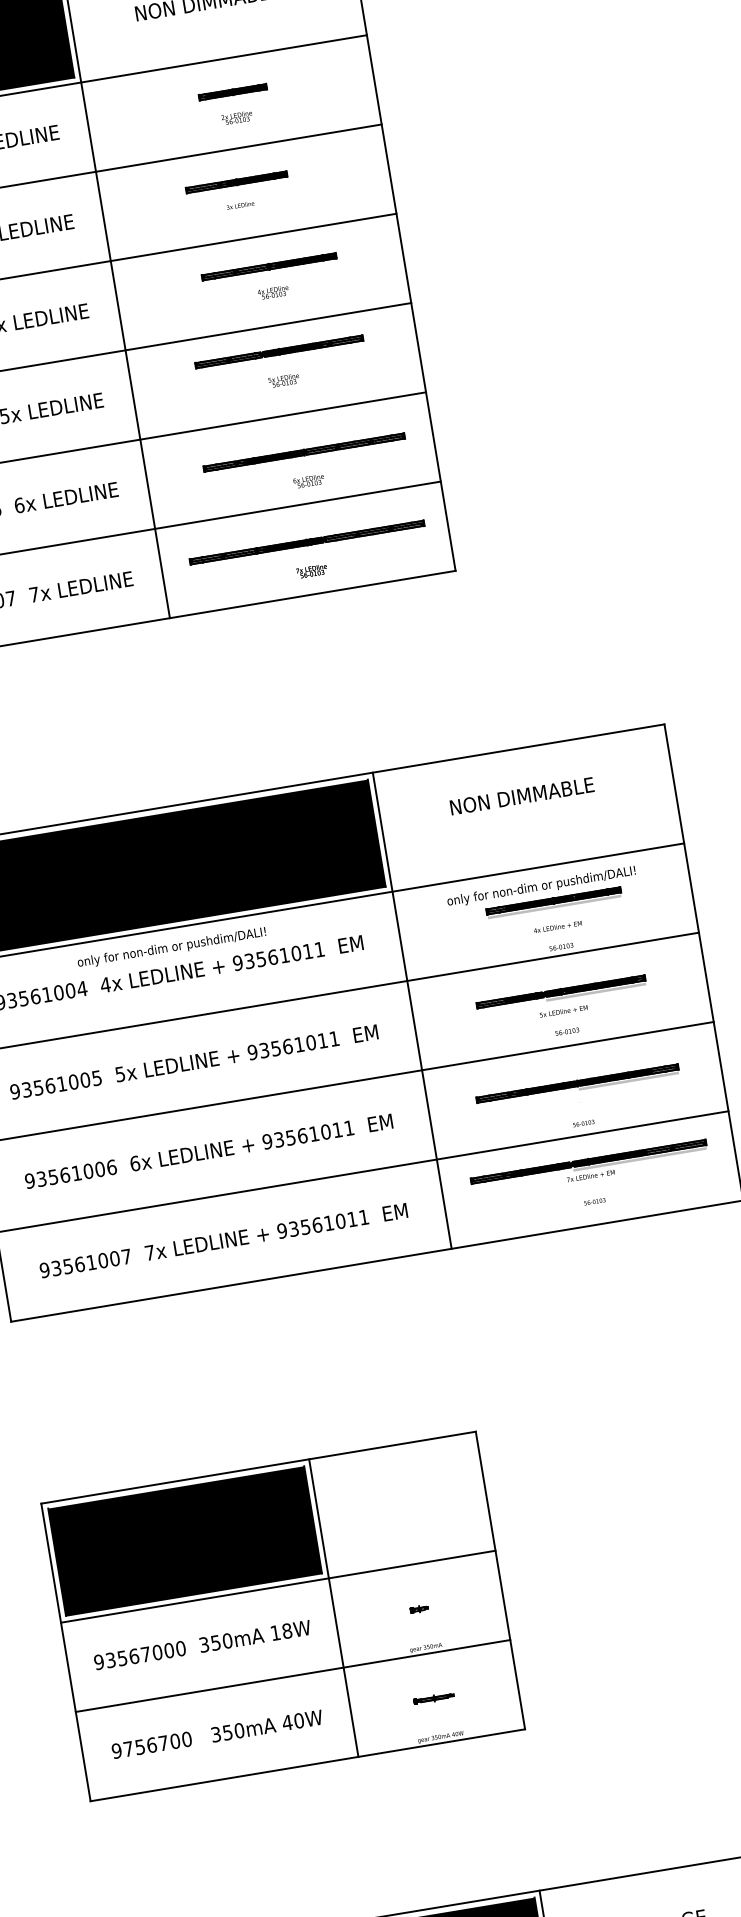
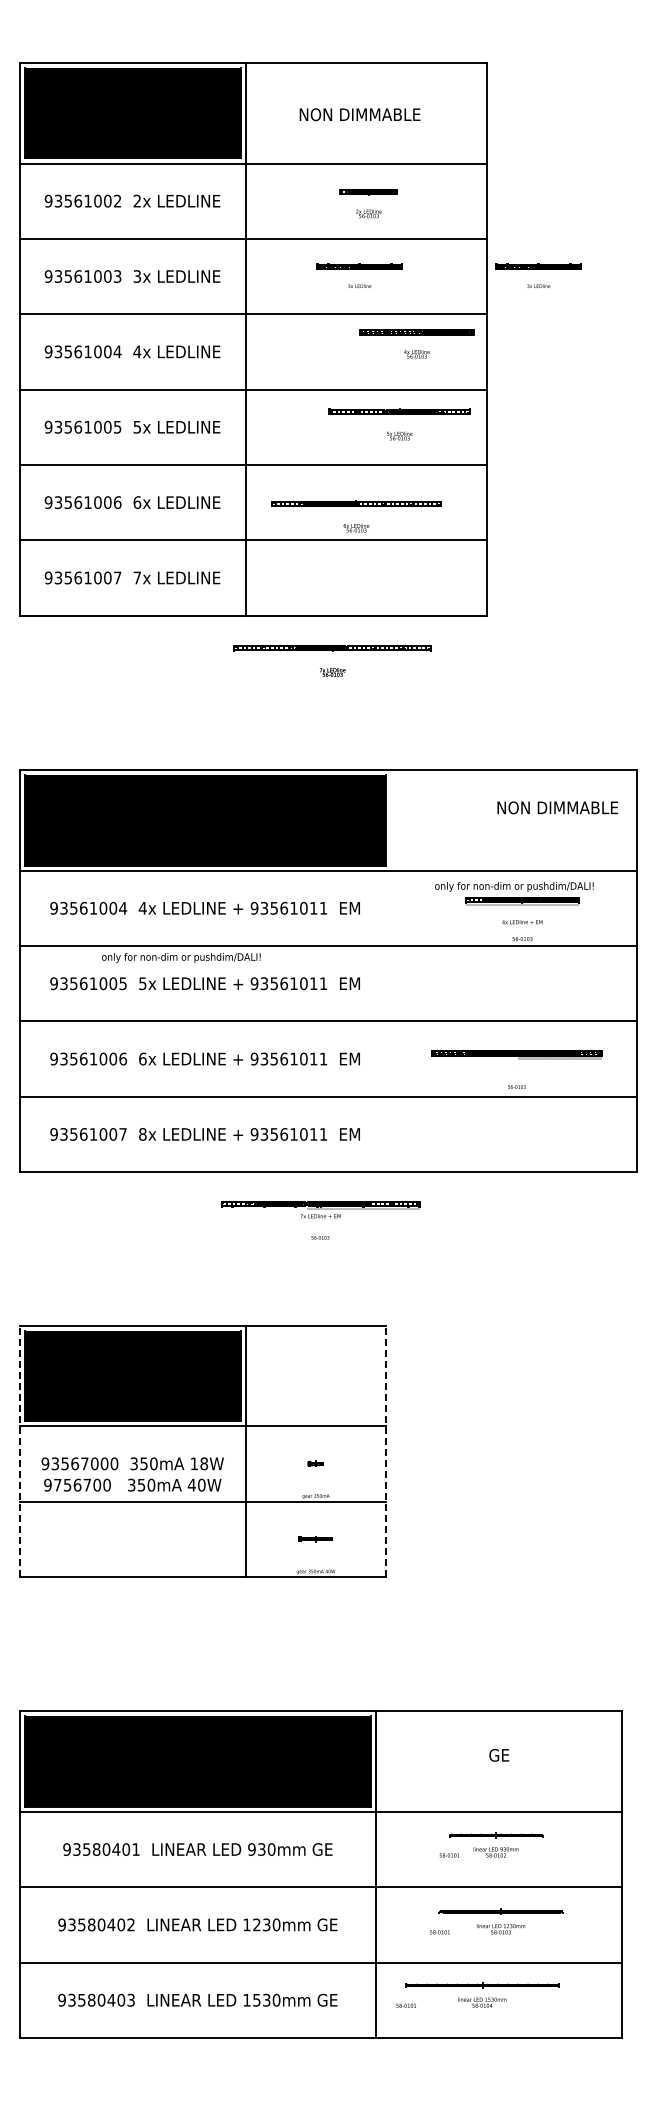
part: (450, 157) -> (538, 275), added
part: (272, 288) -> (416, 350), moved
part: (281, 375) -> (398, 431), moved
part: (308, 477) -> (356, 524), moved
part: (310, 566) -> (332, 668), moved
text: (521, 795) -> (557, 807), moved
text: (171, 947) -> (181, 957), moved
part: (563, 1010) -> (515, 991), removed
line: (412, 1011) -> (391, 971), removed
part: (591, 1181) -> (320, 1220), moved
text: (149, 1253) -> (142, 1134), 7x -> 8x
line: (500, 1580) -> (386, 1451), solid -> dashed
line: (65, 1652) -> (19, 1451), solid -> dashed
text: (216, 1733) -> (132, 1484), moved

